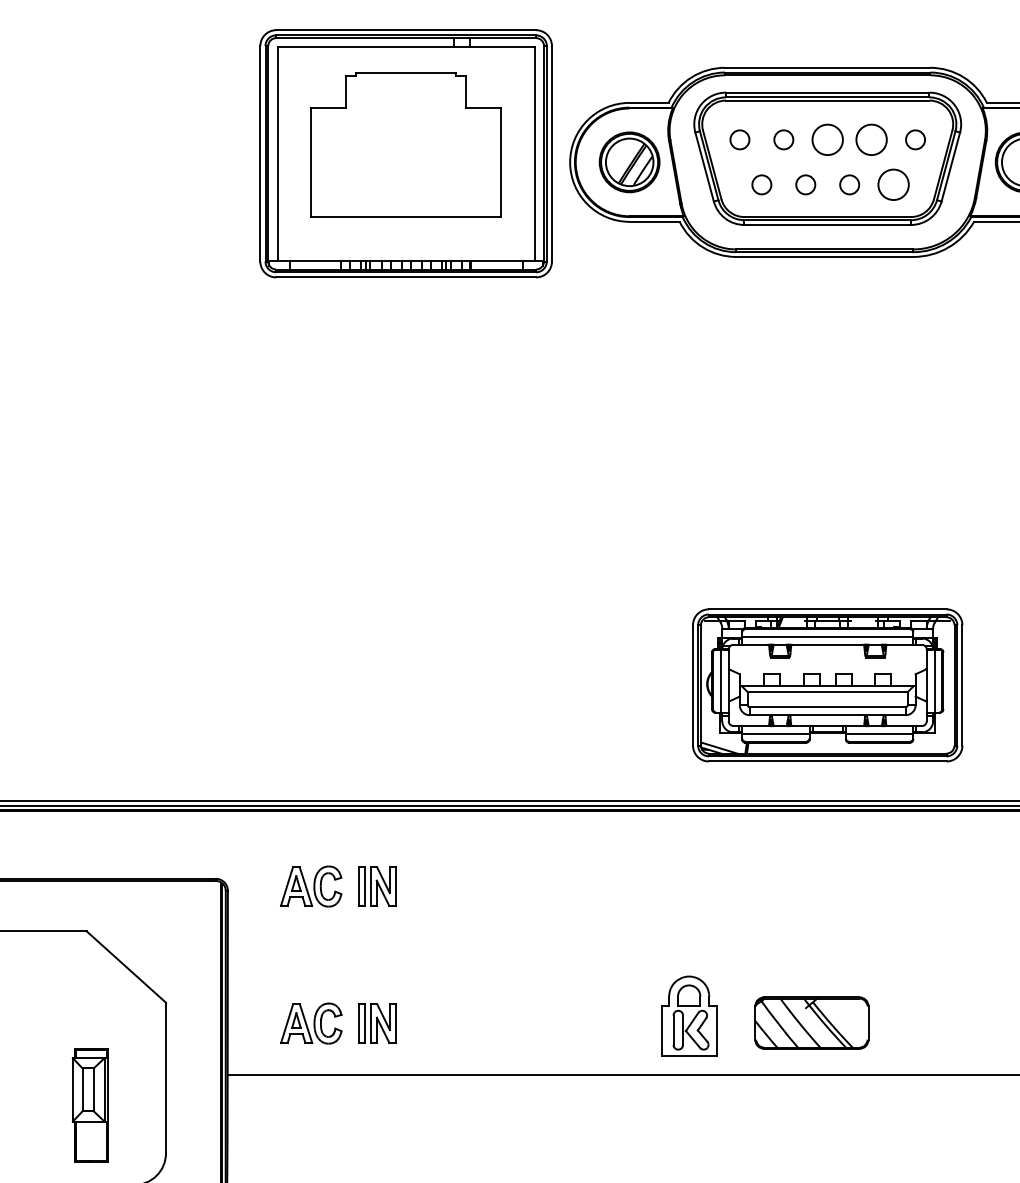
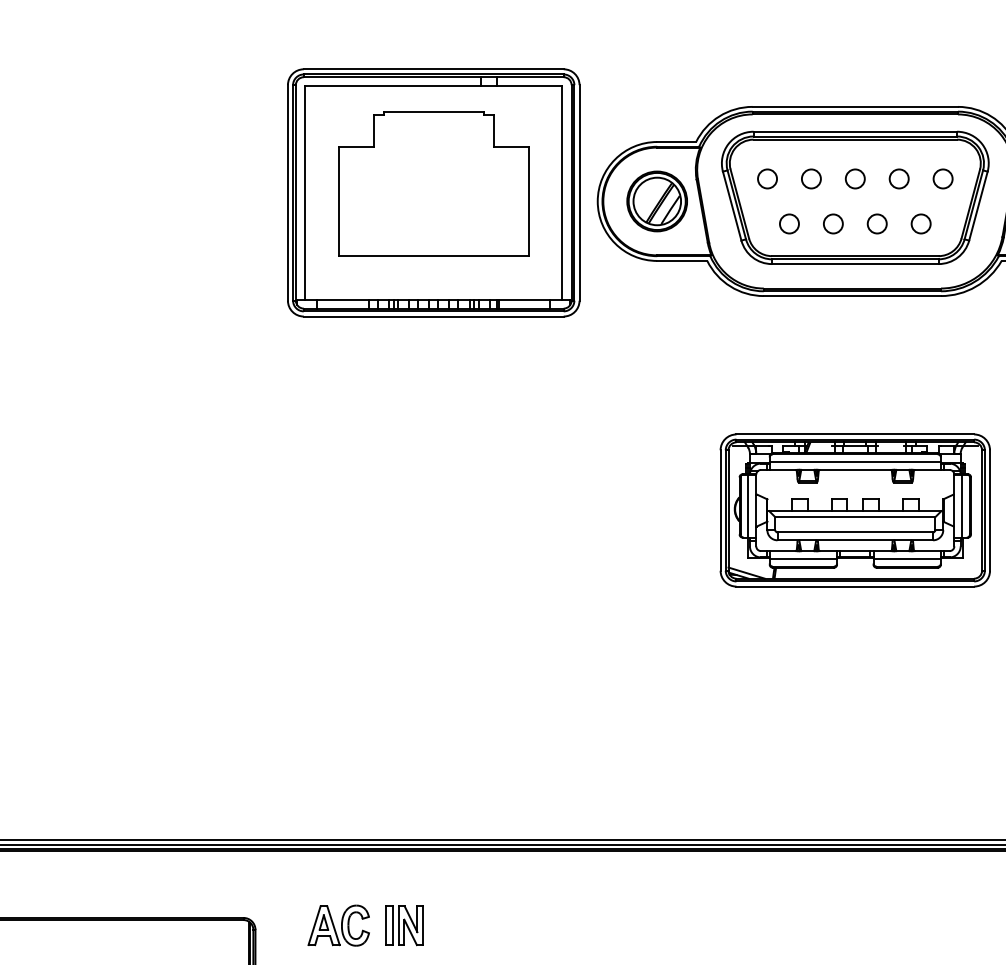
circle: (827, 139) -> (855, 178), size x0.62
circle: (871, 139) -> (899, 178), size x0.62
circle: (893, 184) -> (921, 223), size x0.62
part: (827, 685) -> (855, 510), moved

